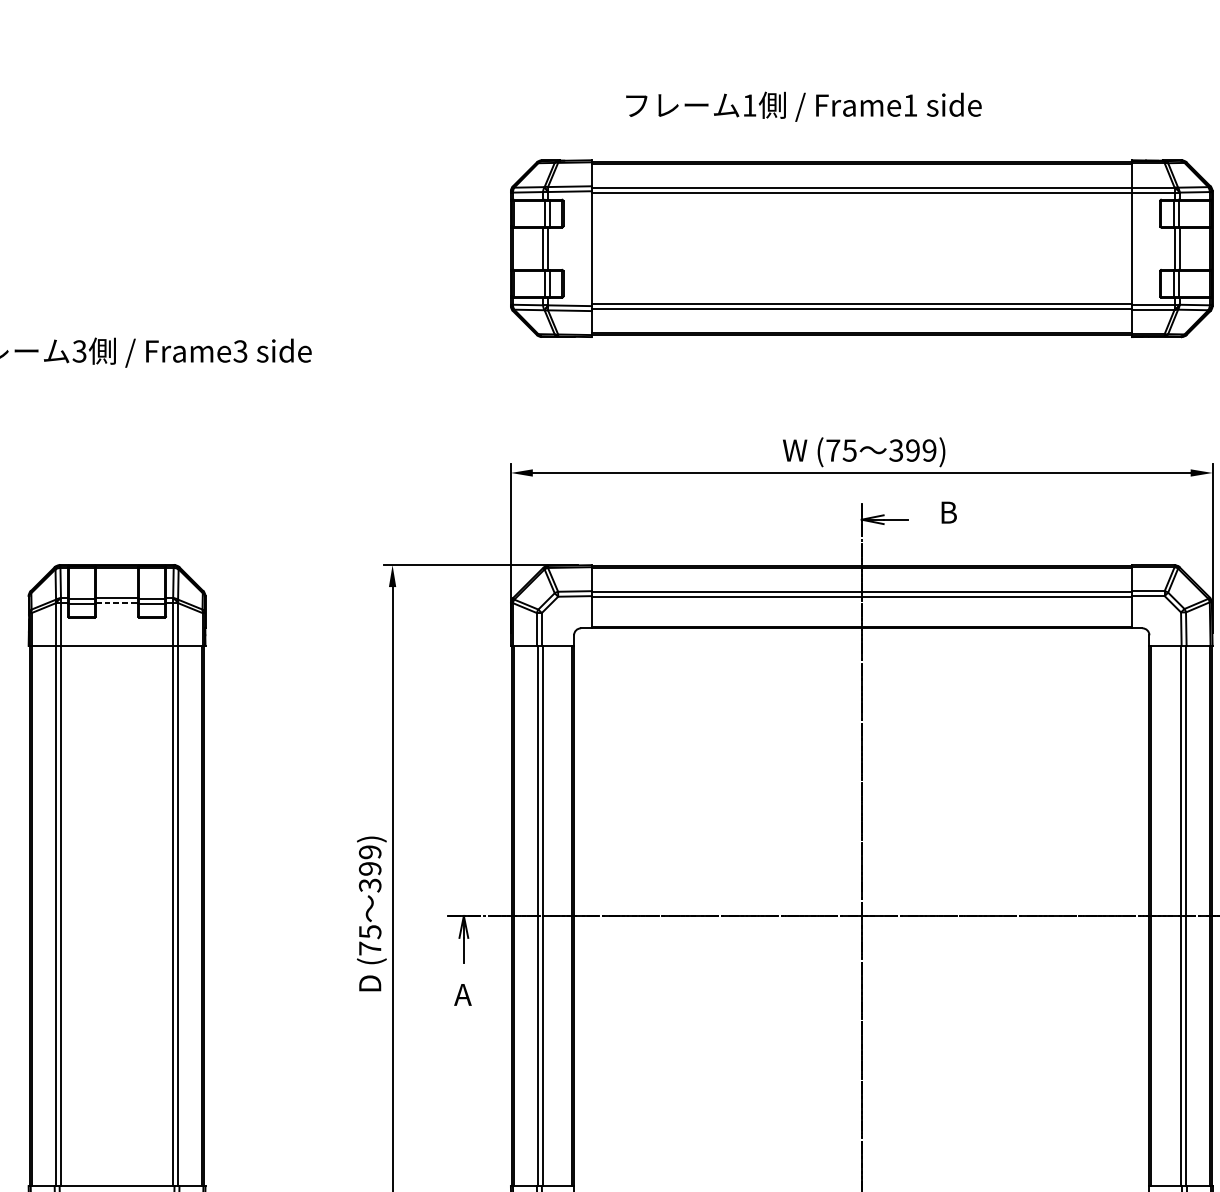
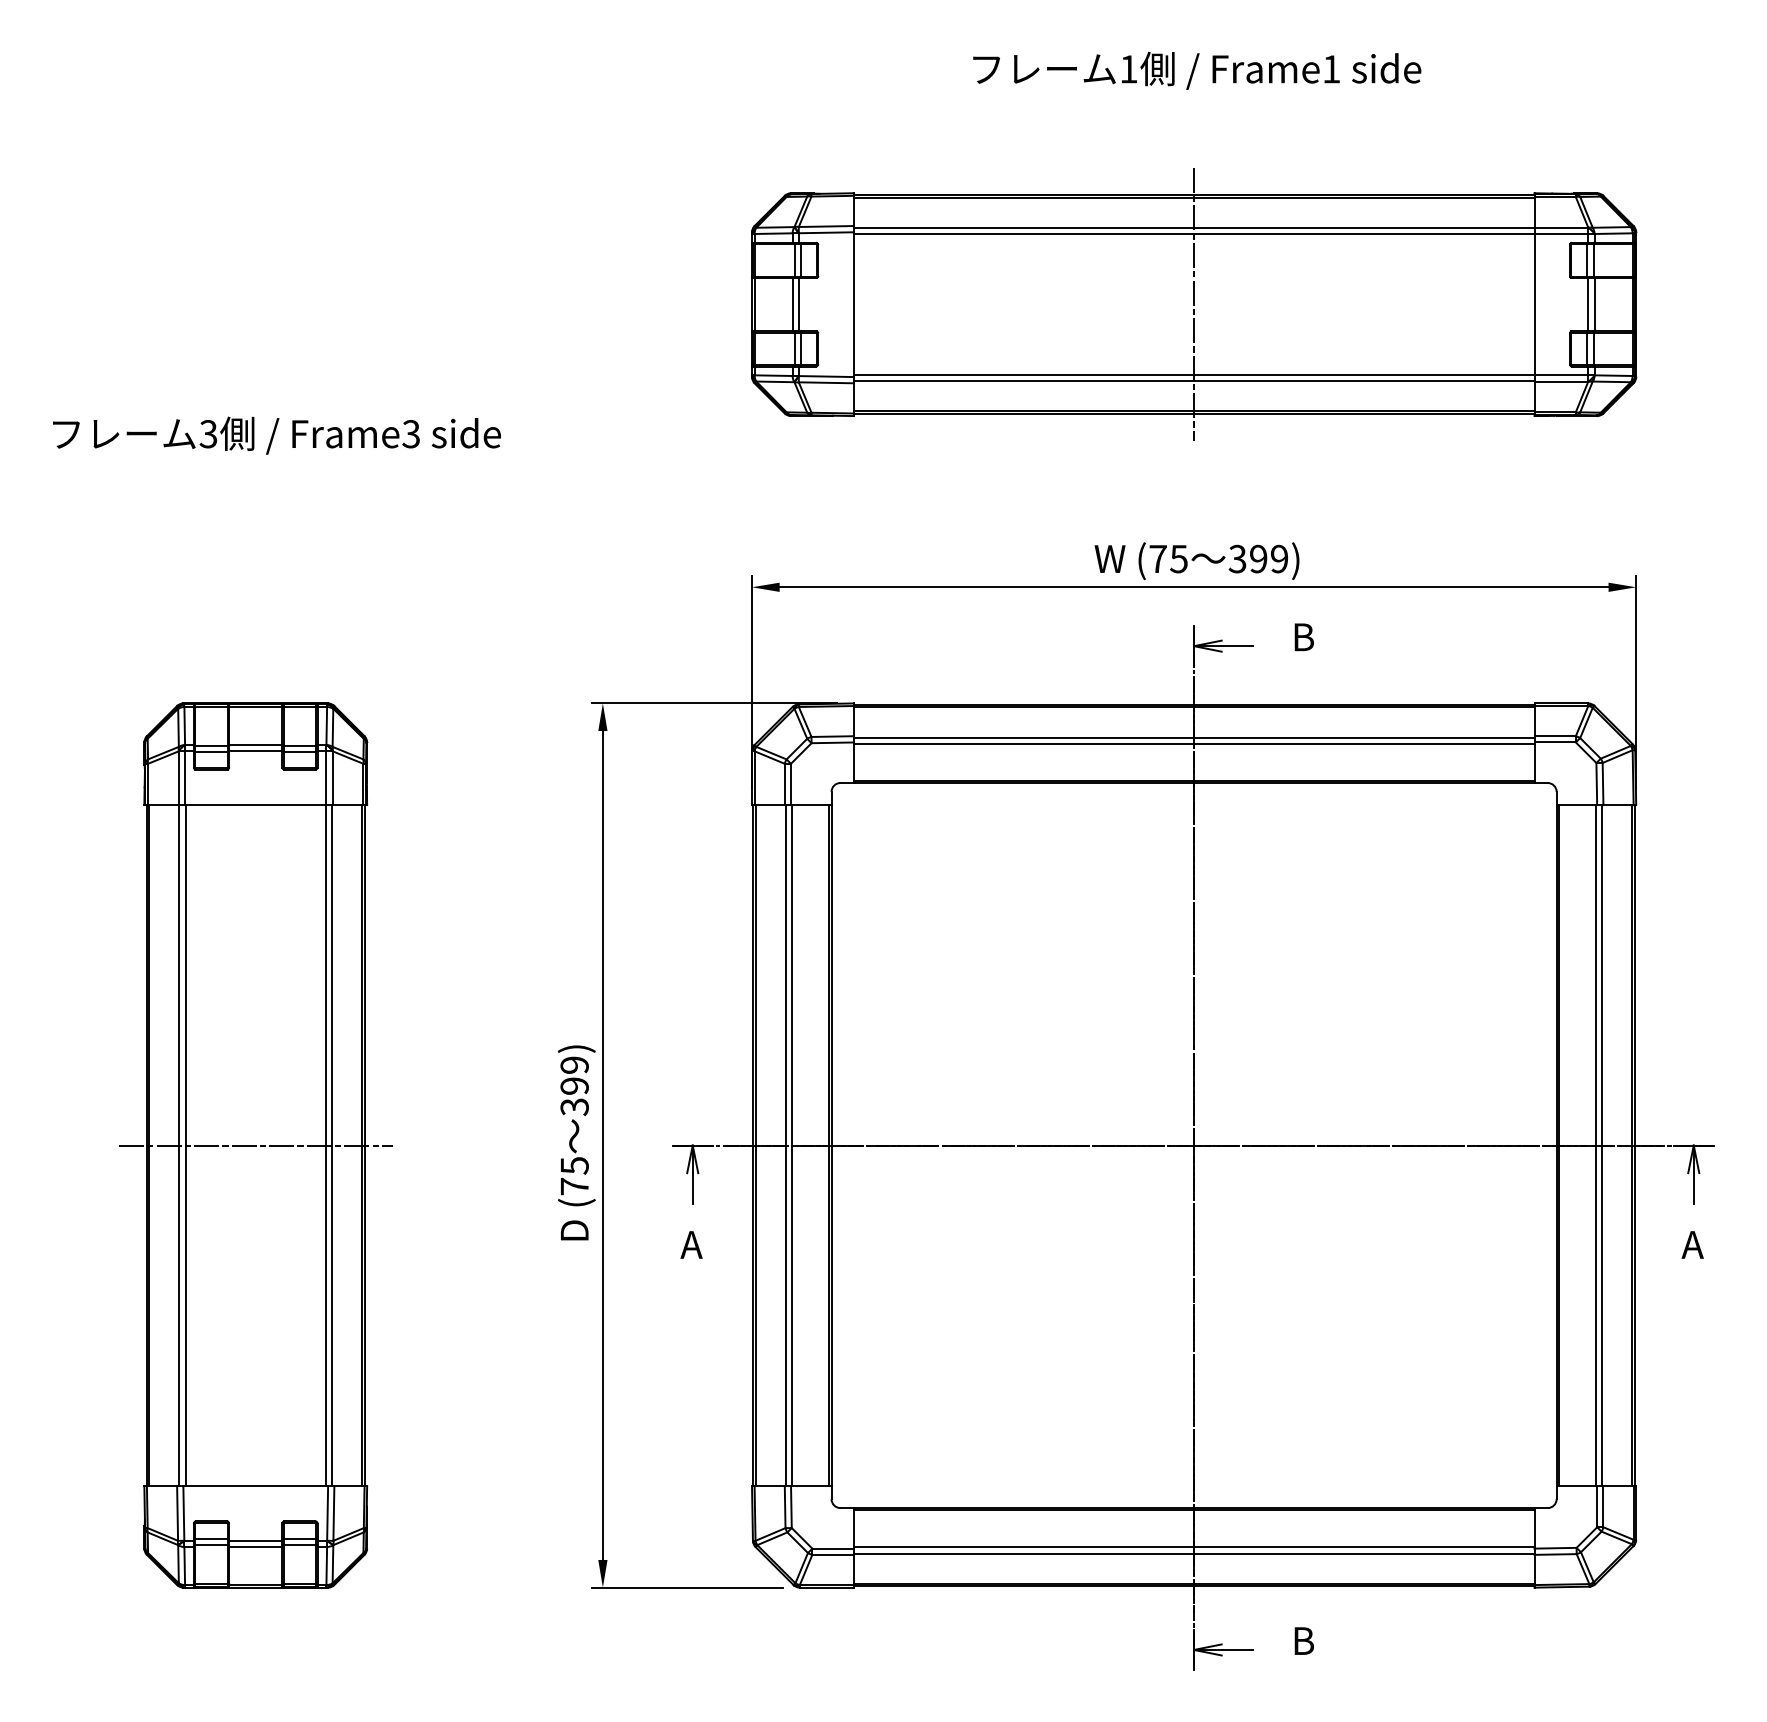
text: (804, 106) -> (1197, 70), moved
line: (862, 248) -> (1194, 304), added
line: (116, 603) -> (255, 751), dashed -> solid
line: (116, 915) -> (255, 1145), added

